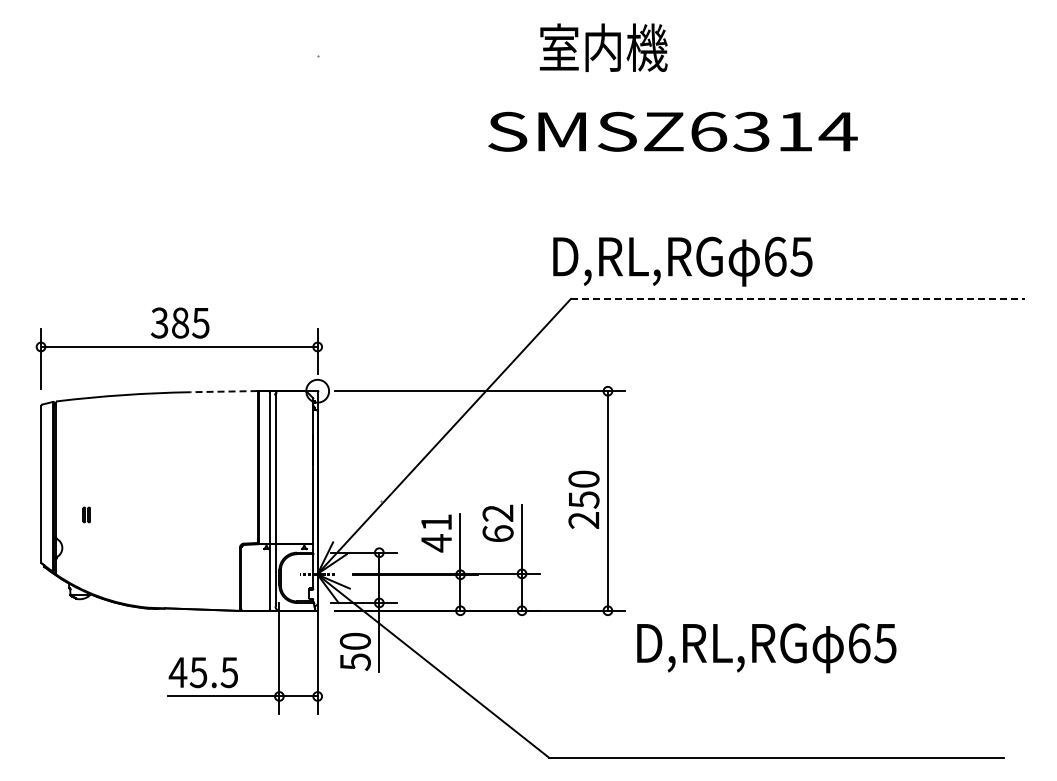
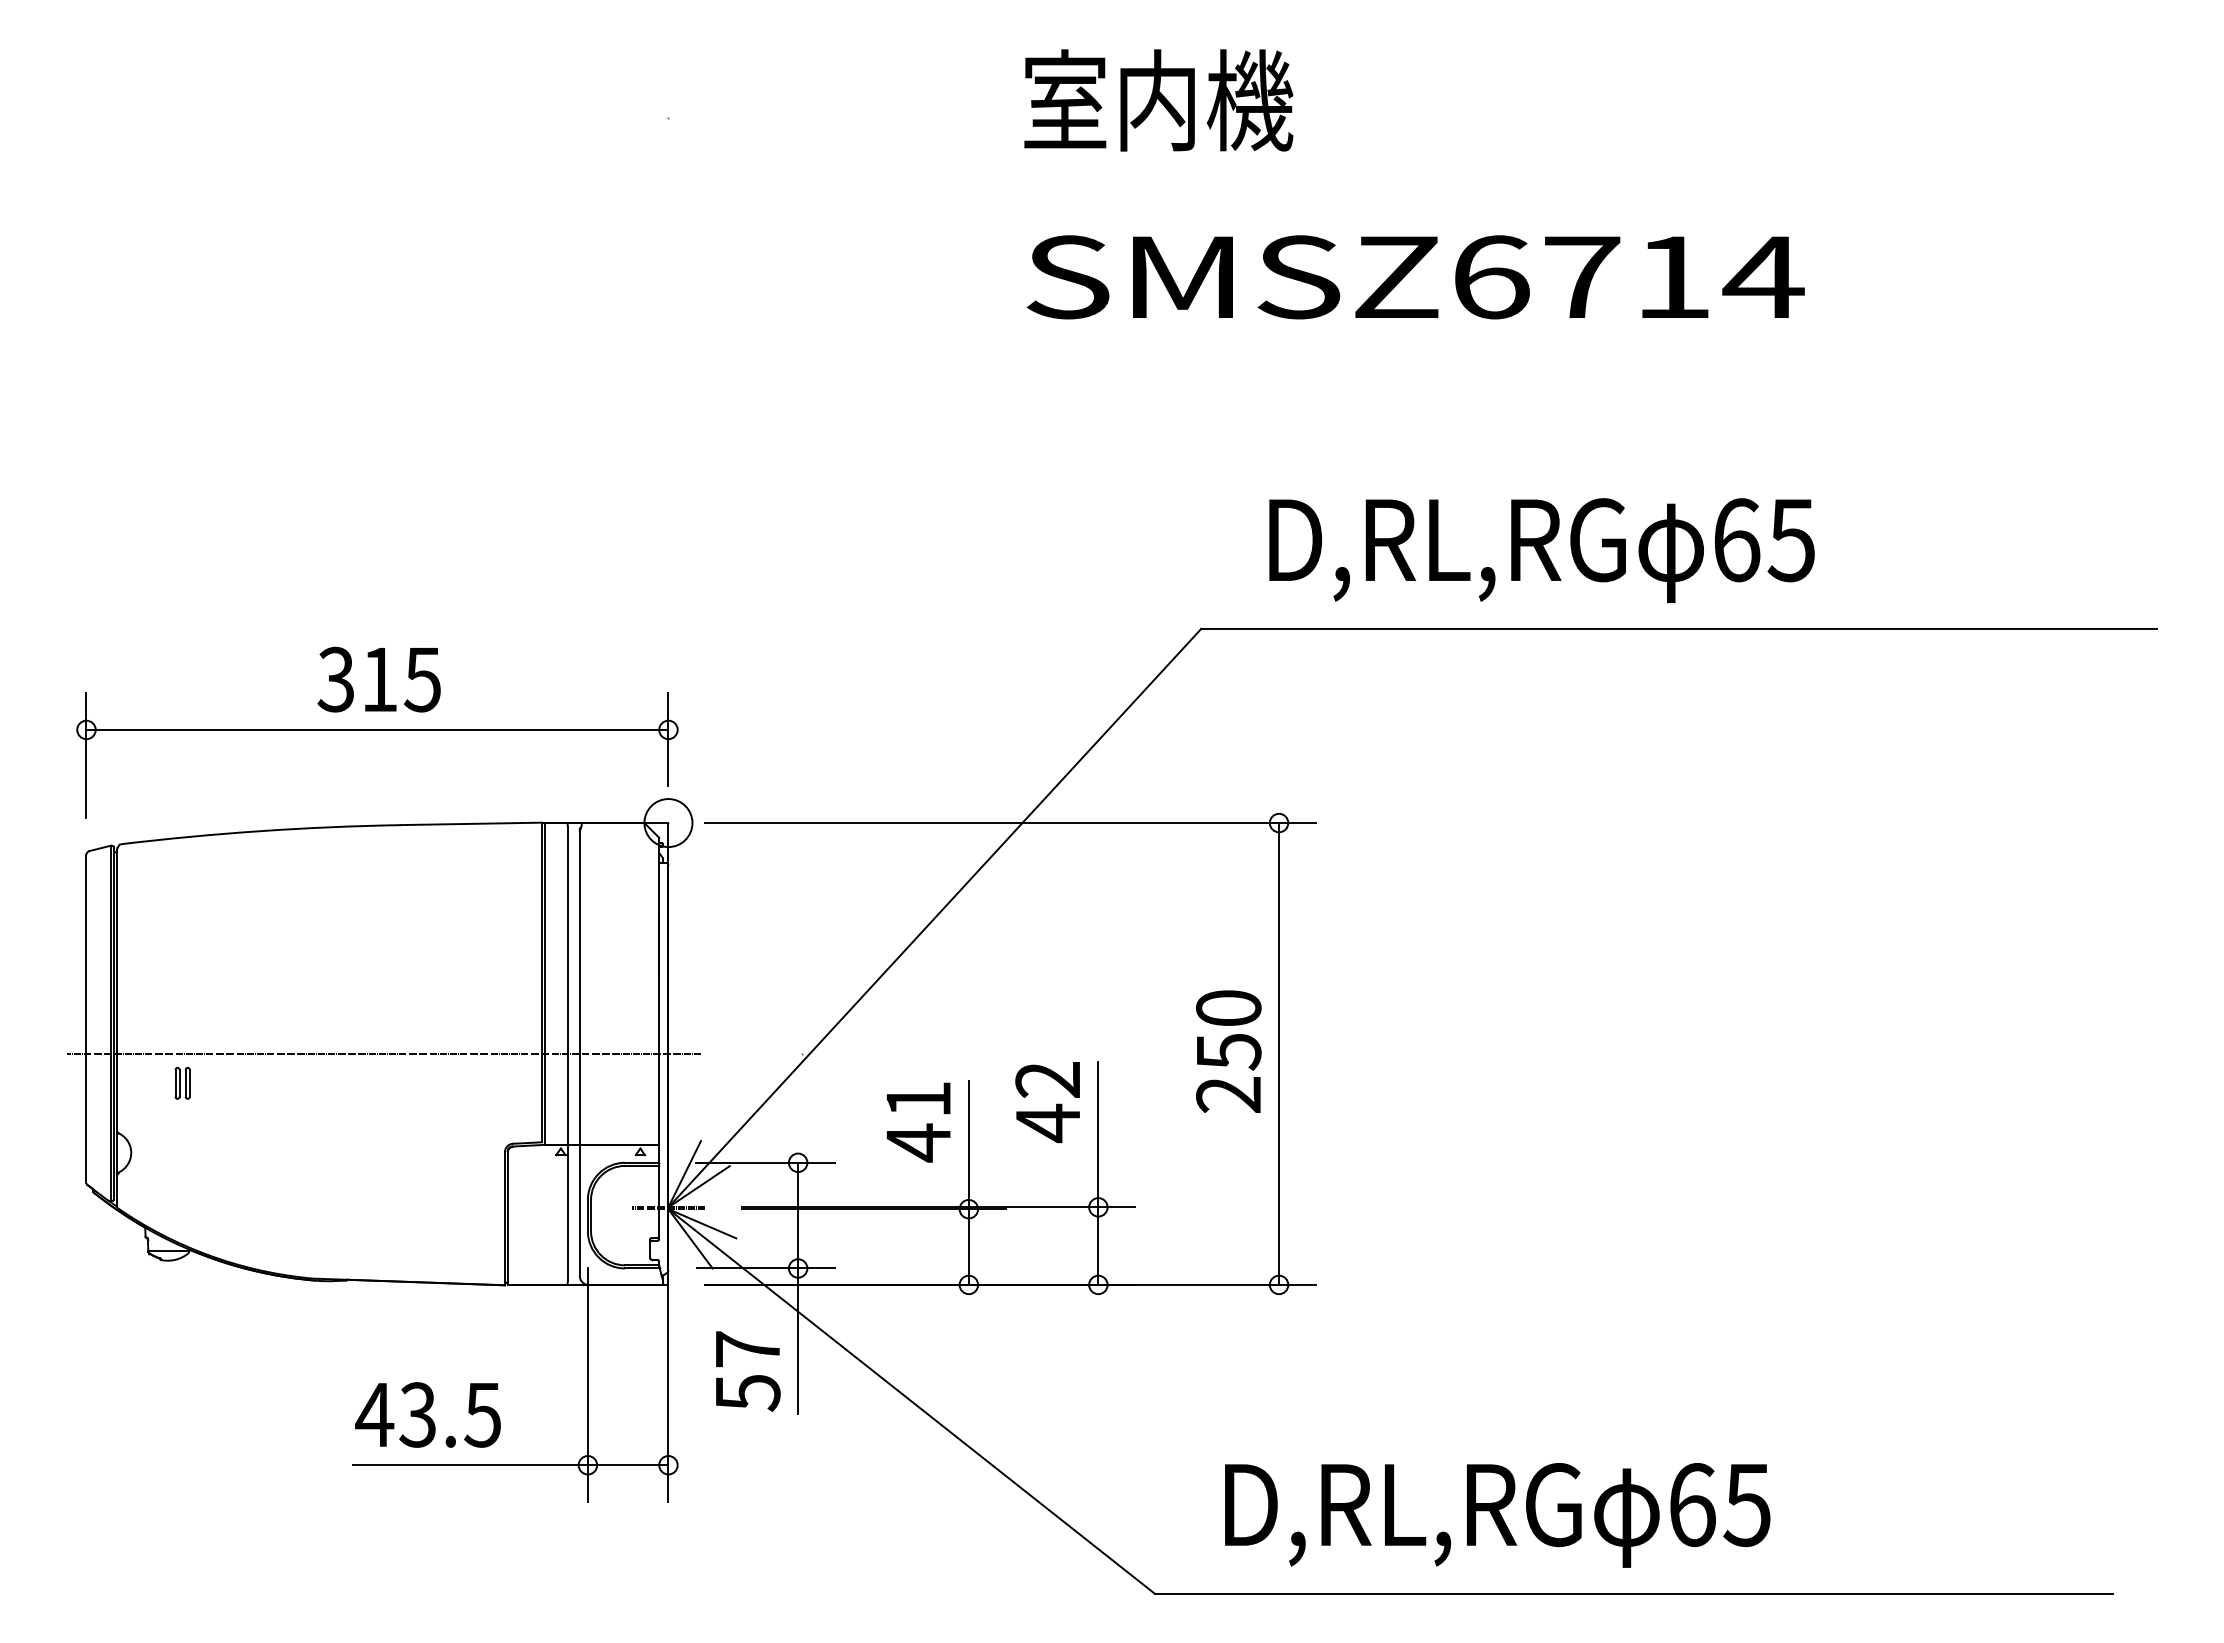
text: (603, 47) -> (1158, 99), moved
text: (751, 131) -> (1581, 276), SMSZ6314 -> SMSZ6714
text: (682, 261) -> (1541, 550), moved
line: (798, 298) -> (1680, 627), dashed -> solid
text: (180, 322) -> (379, 678), 385 -> 315
line: (224, 391) -> (472, 823), dashed -> solid
line: (182, 501) -> (384, 1055), added
text: (497, 533) -> (1046, 1122), 62 -> 42
text: (354, 640) -> (745, 1347), 50 -> 57
text: (766, 648) -> (1497, 1515), moved
text: (198, 672) -> (417, 1414), 45.5 -> 43.5

